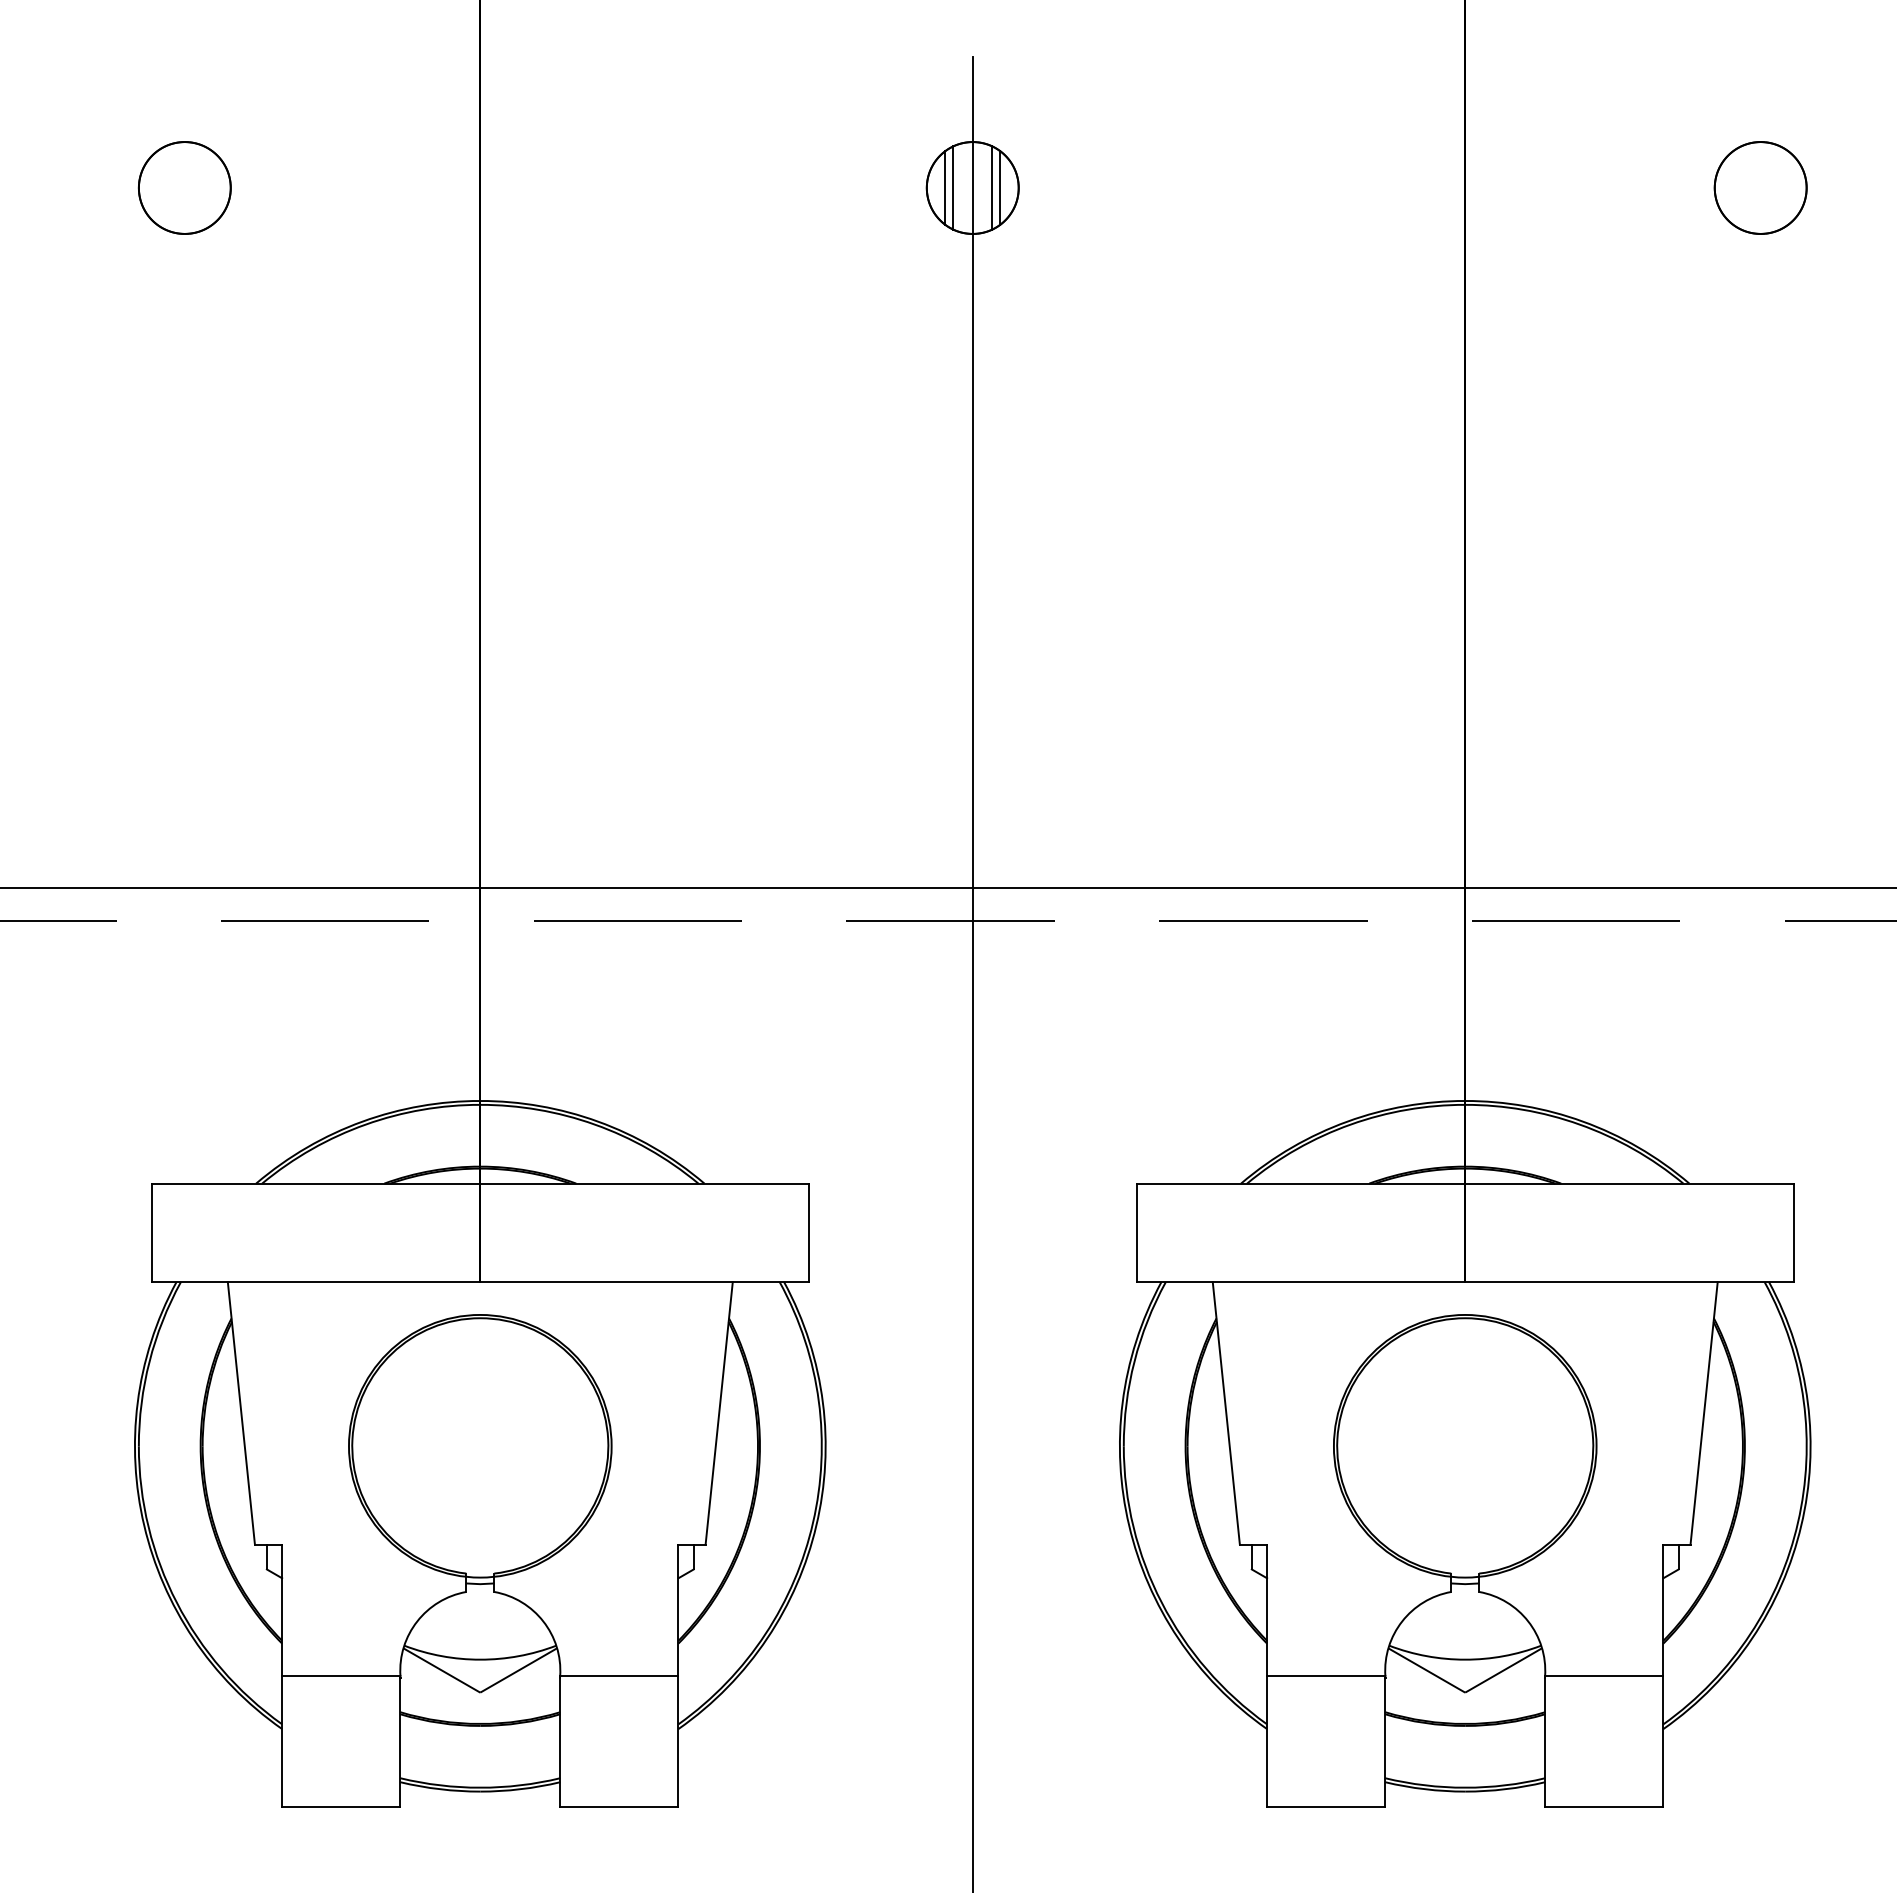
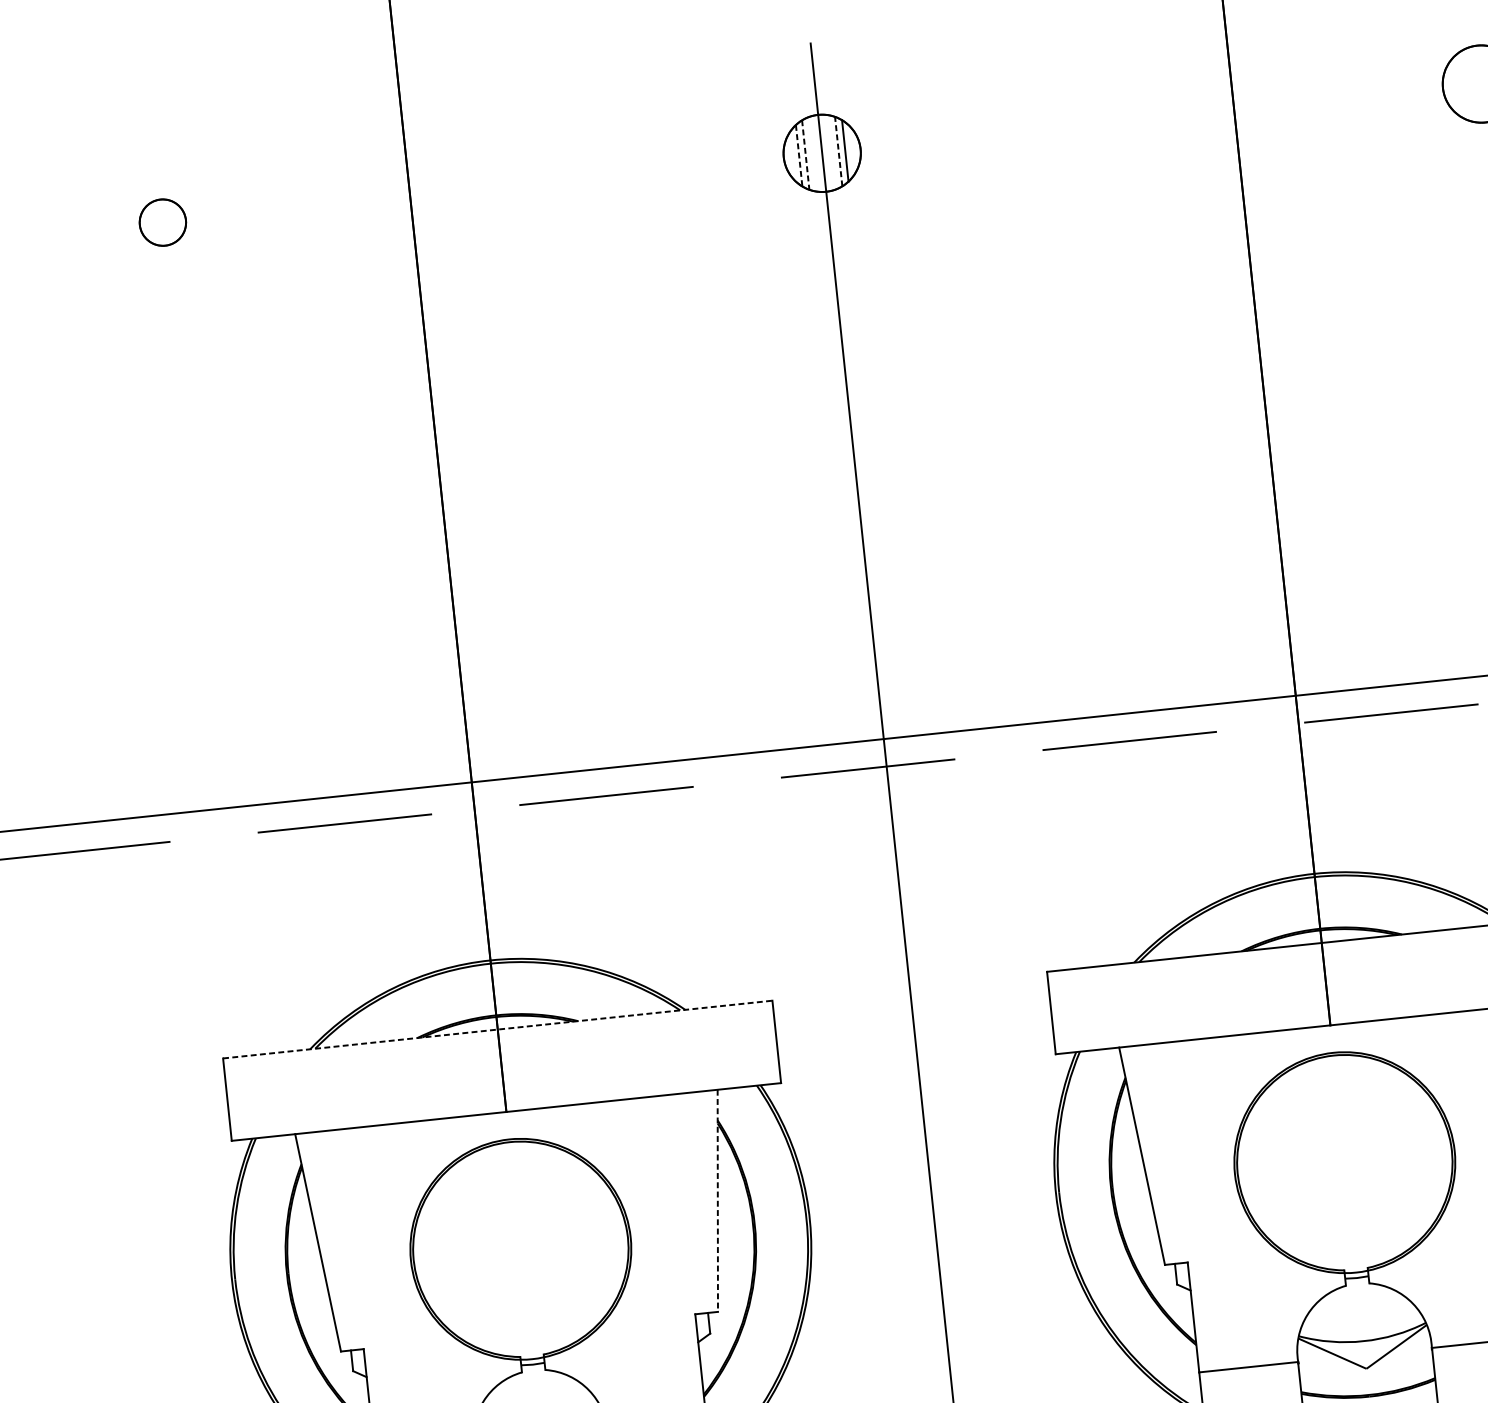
part: (184, 187) -> (162, 222), size x0.6
line: (953, 187) -> (806, 154), solid -> dashed
line: (992, 187) -> (838, 151), solid -> dashed
line: (945, 188) -> (799, 156), solid -> dashed
line: (480, 1183) -> (497, 1029), solid -> dashed
line: (719, 1413) -> (718, 1200), solid -> dashed

